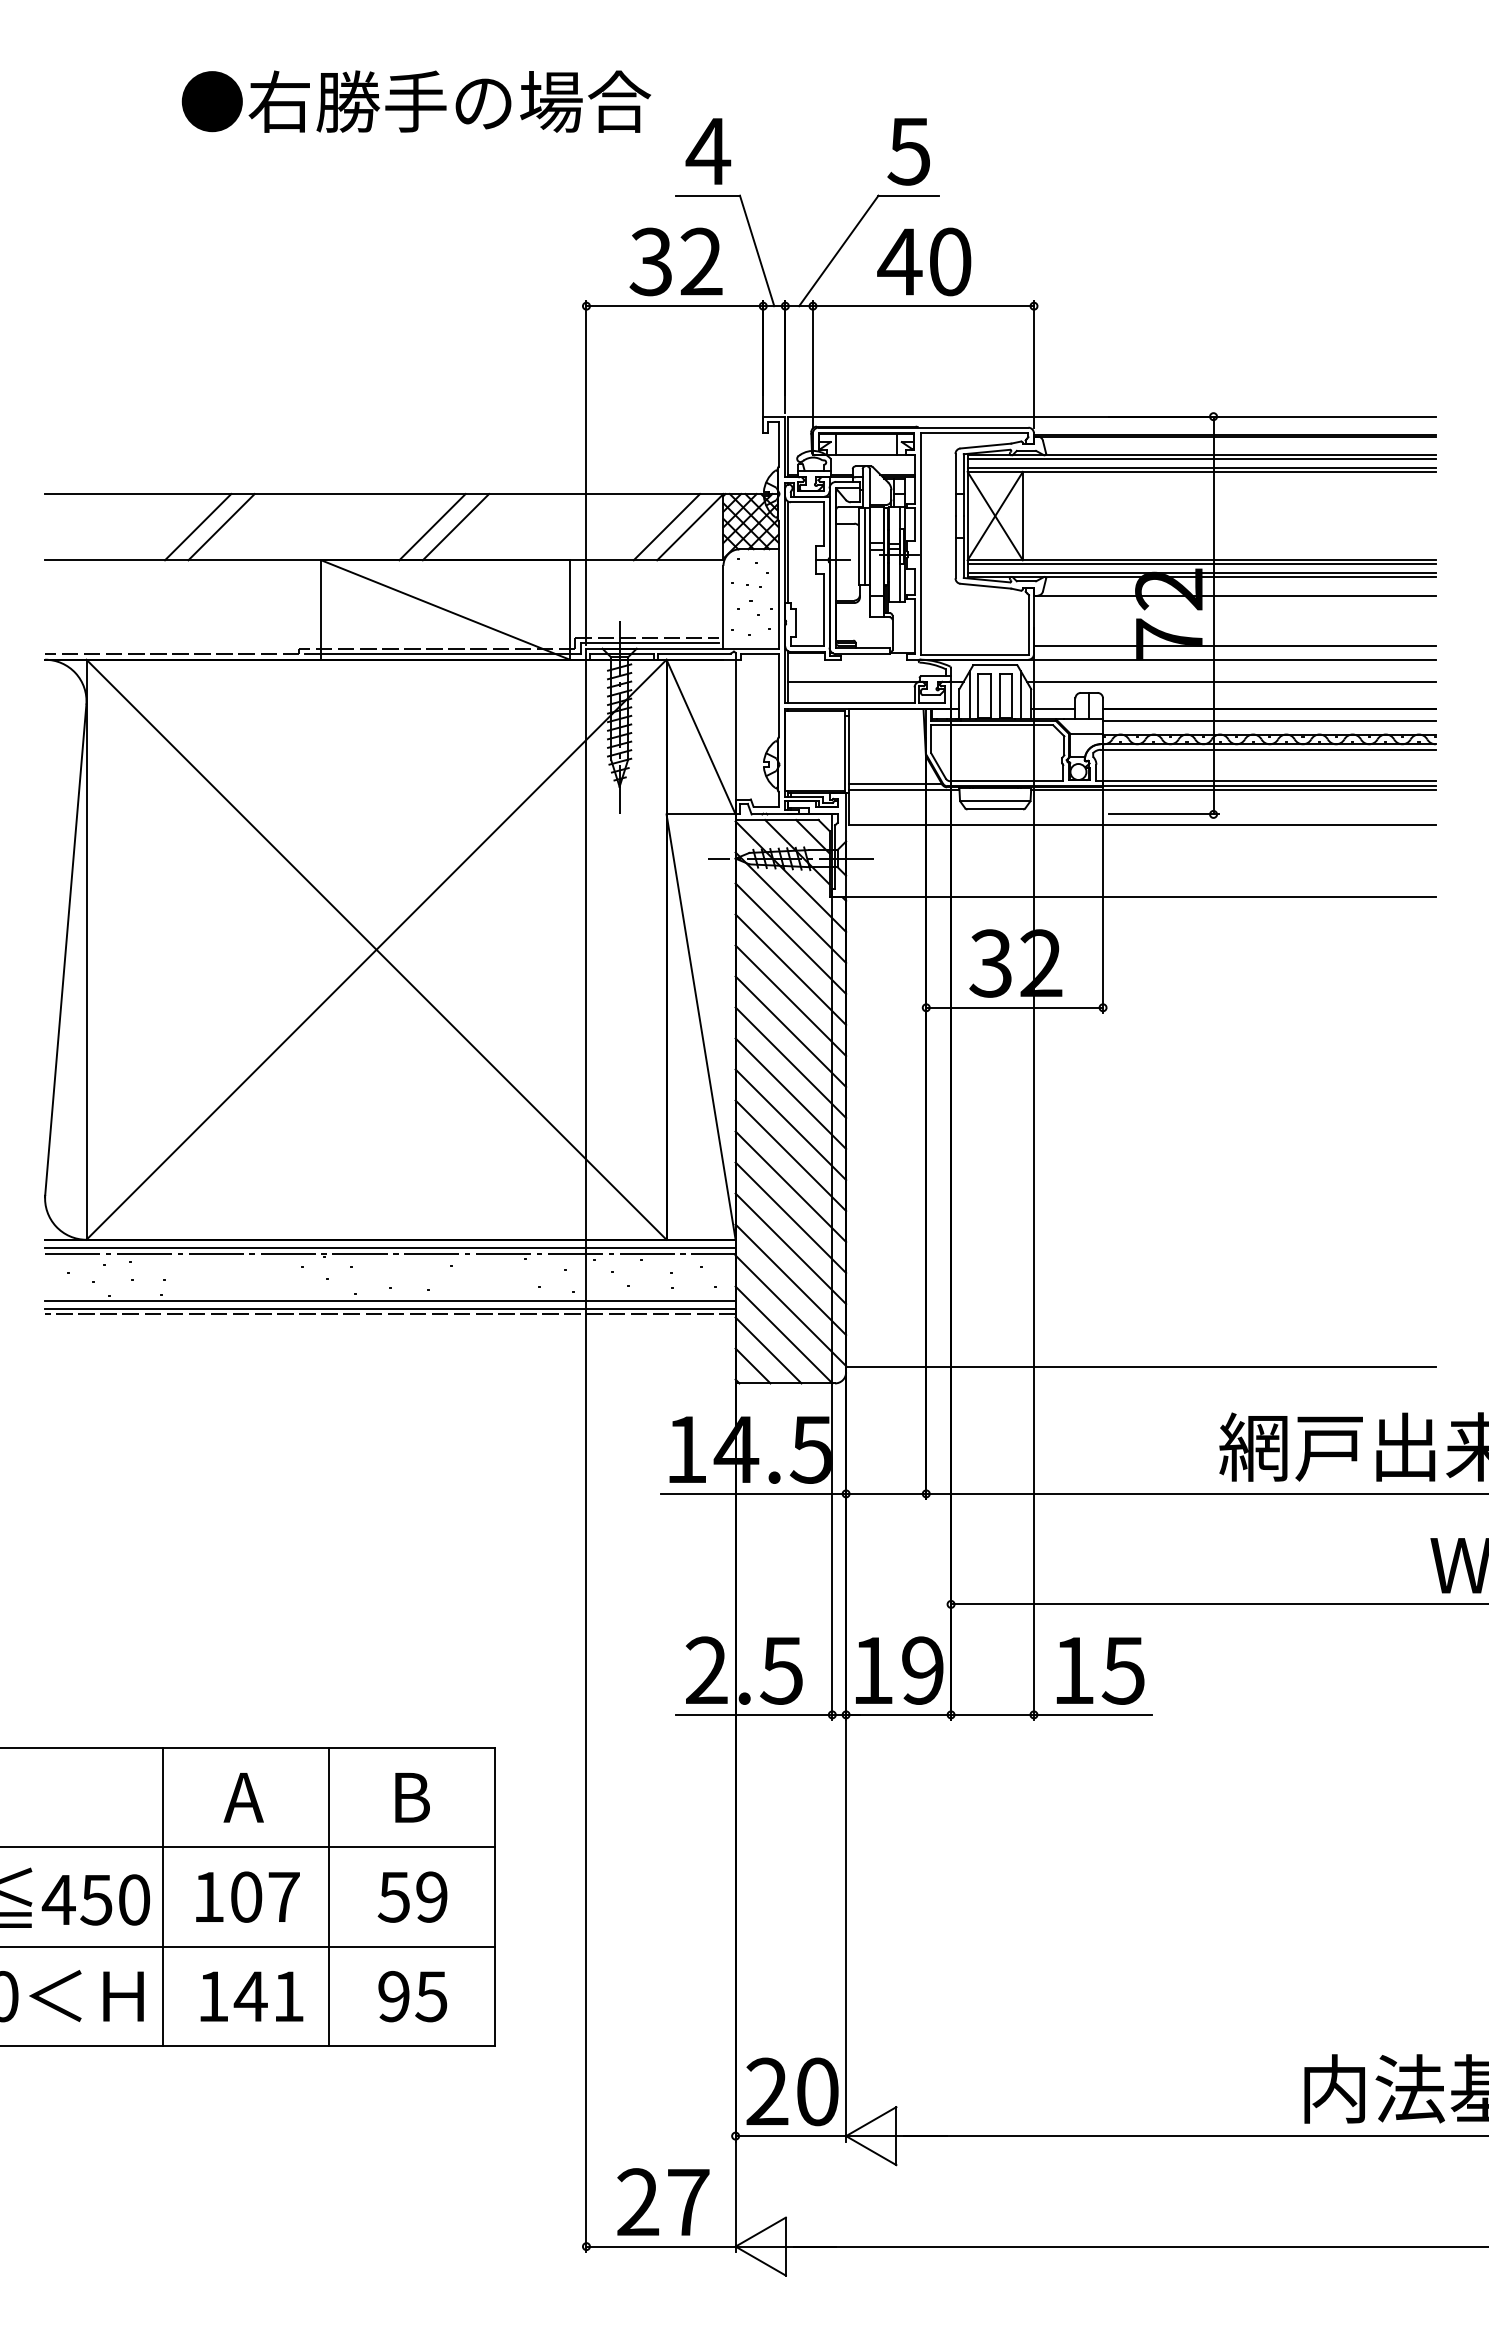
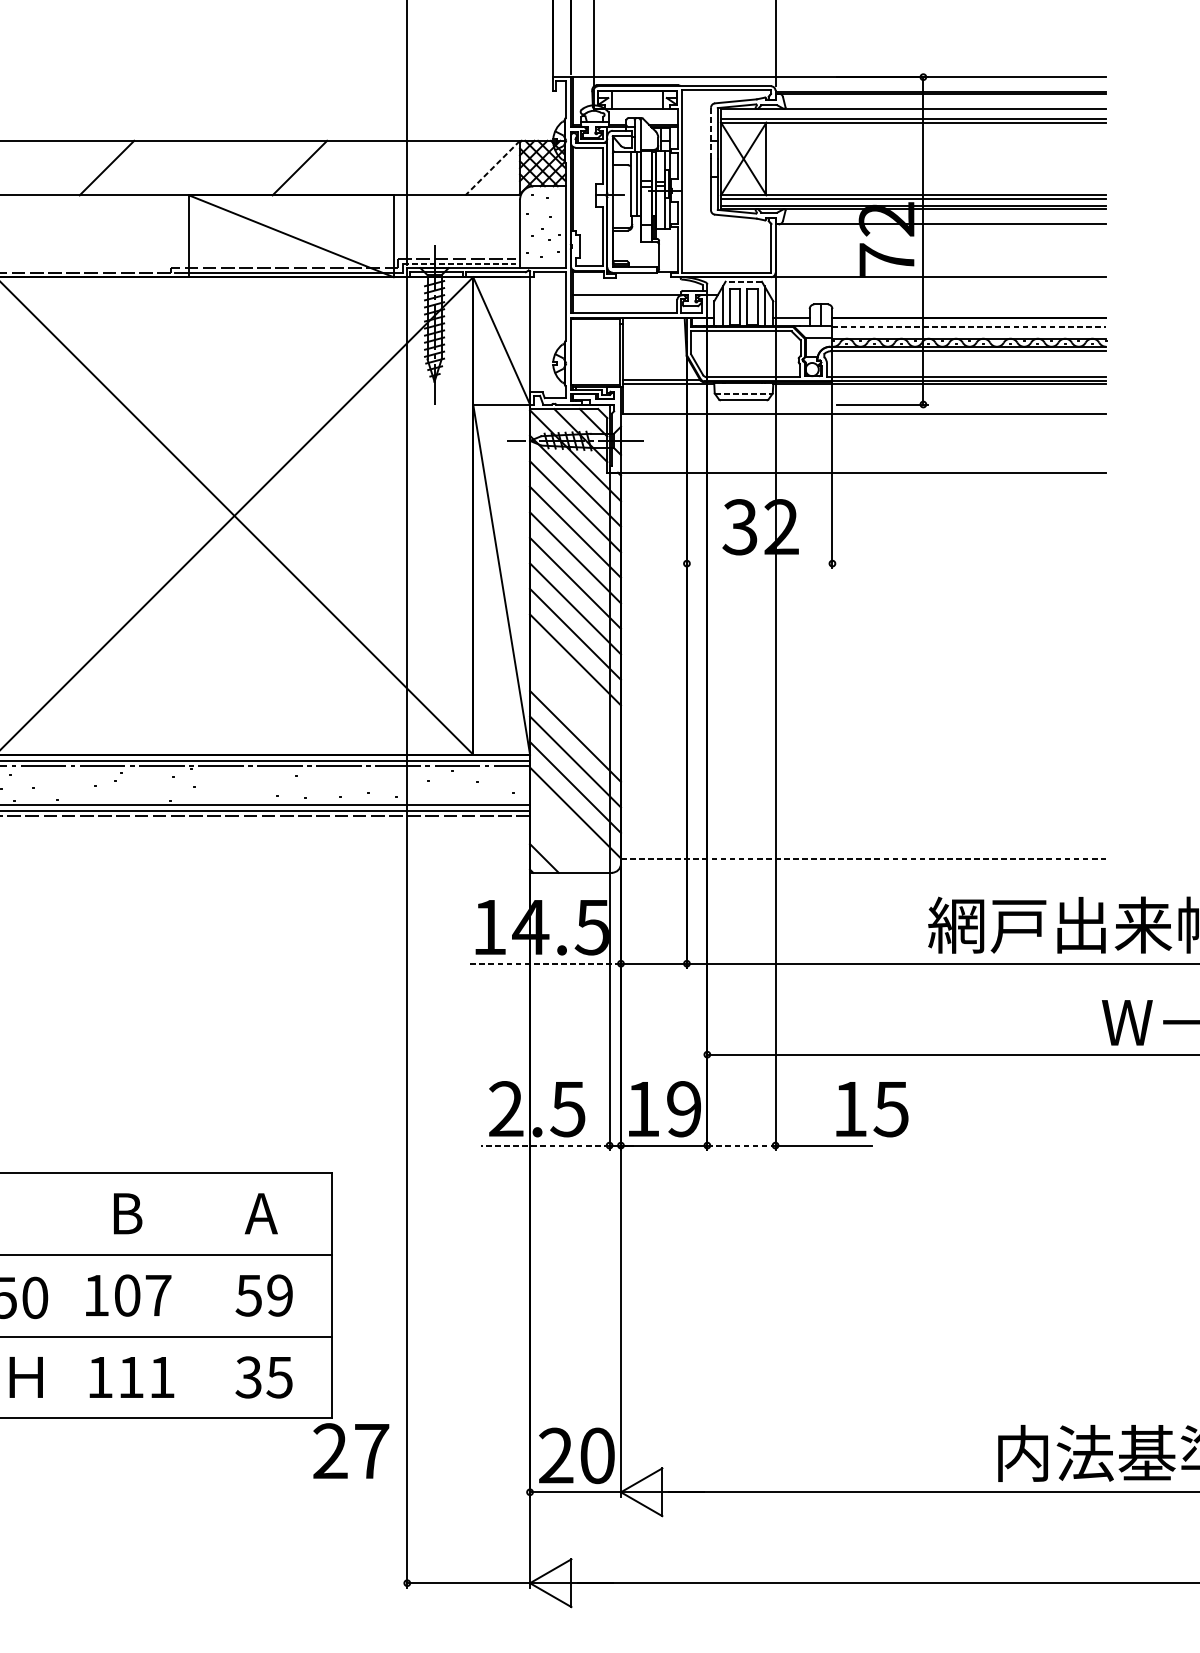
line: (1201, 459) -> (913, 112), removed
line: (955, 484) -> (710, 132), solid -> dashed
line: (198, 527) -> (87, 168), removed
line: (432, 527) -> (280, 168), removed
line: (666, 527) -> (473, 168), removed
line: (690, 527) -> (492, 168), solid -> dashed
line: (650, 643) -> (459, 263), solid -> dashed
line: (1234, 645) -> (940, 265), removed
line: (994, 665) -> (743, 281), solid -> dashed
line: (1230, 681) -> (937, 295), removed
line: (1269, 720) -> (969, 327), solid -> dashed
line: (995, 801) -> (743, 393), solid -> dashed
line: (1014, 1007) -> (759, 563), removed
line: (790, 1155) -> (575, 685), removed
line: (790, 1186) -> (575, 710), removed
line: (783, 1334) -> (569, 832), removed
line: (768, 1350) -> (557, 845), removed
line: (1140, 1366) -> (863, 858), solid -> dashed
line: (753, 1493) -> (544, 963), solid -> dashed
text: (1100, 1670) -> (872, 1109), moved
line: (753, 1714) -> (544, 1145), solid -> dashed
line: (993, 1714) -> (742, 1145), solid -> dashed
text: (243, 1797) -> (125, 1213), A -> B
text: (409, 1797) -> (261, 1213), B -> A
line: (163, 1897) -> (59, 1295), removed
line: (328, 1897) -> (194, 1295), removed
text: (250, 1996) -> (130, 1377), 141 -> 111
text: (393, 1996) -> (248, 1377), 95 -> 35
text: (663, 2201) -> (351, 1450), moved

